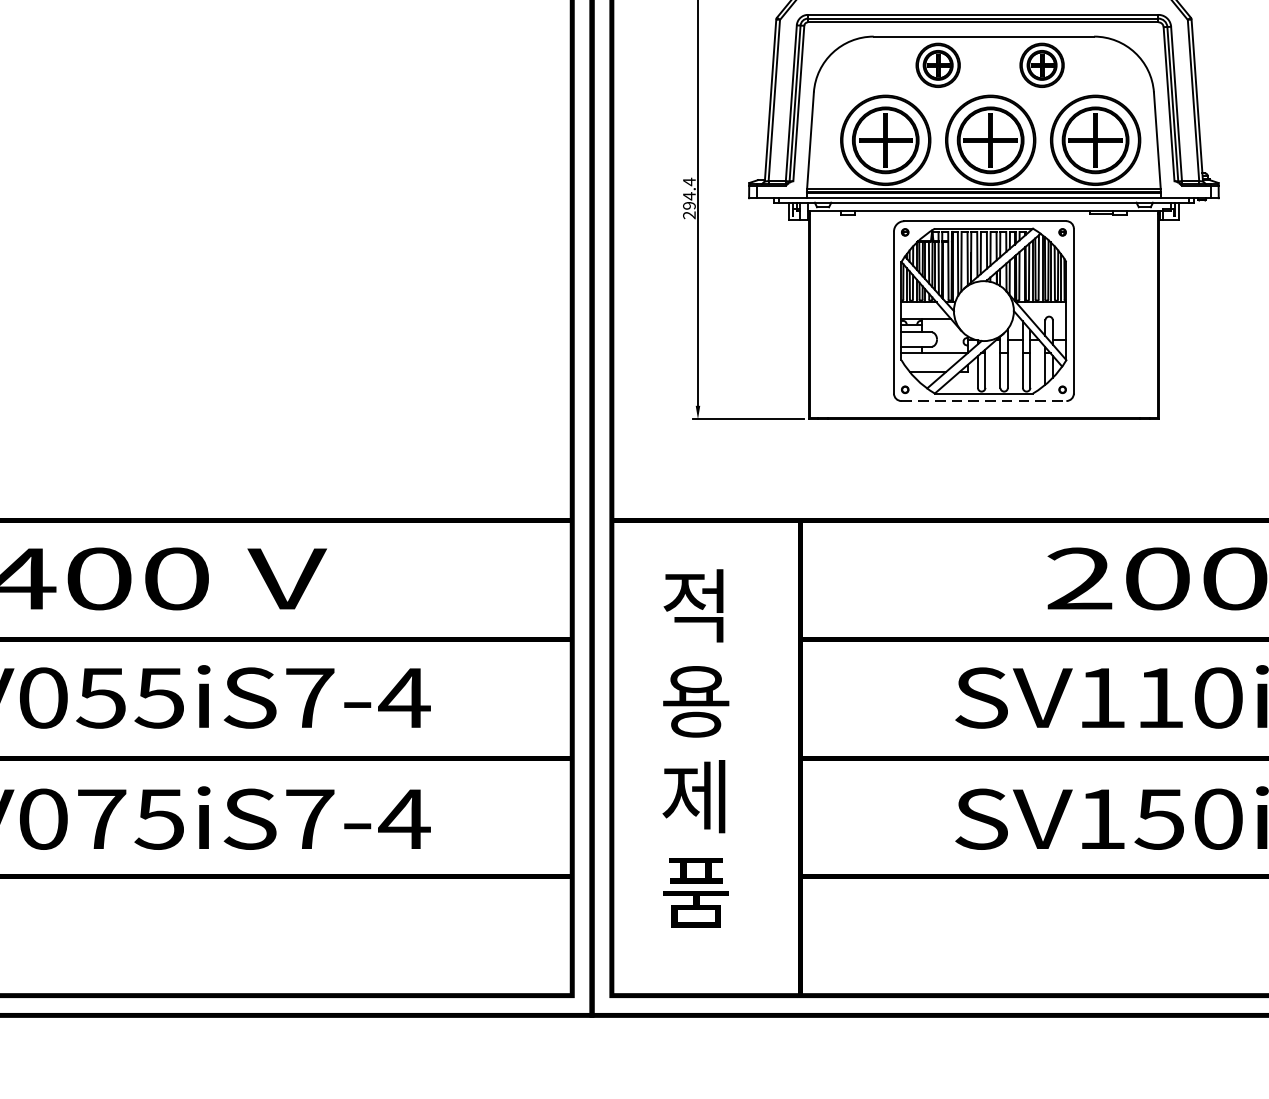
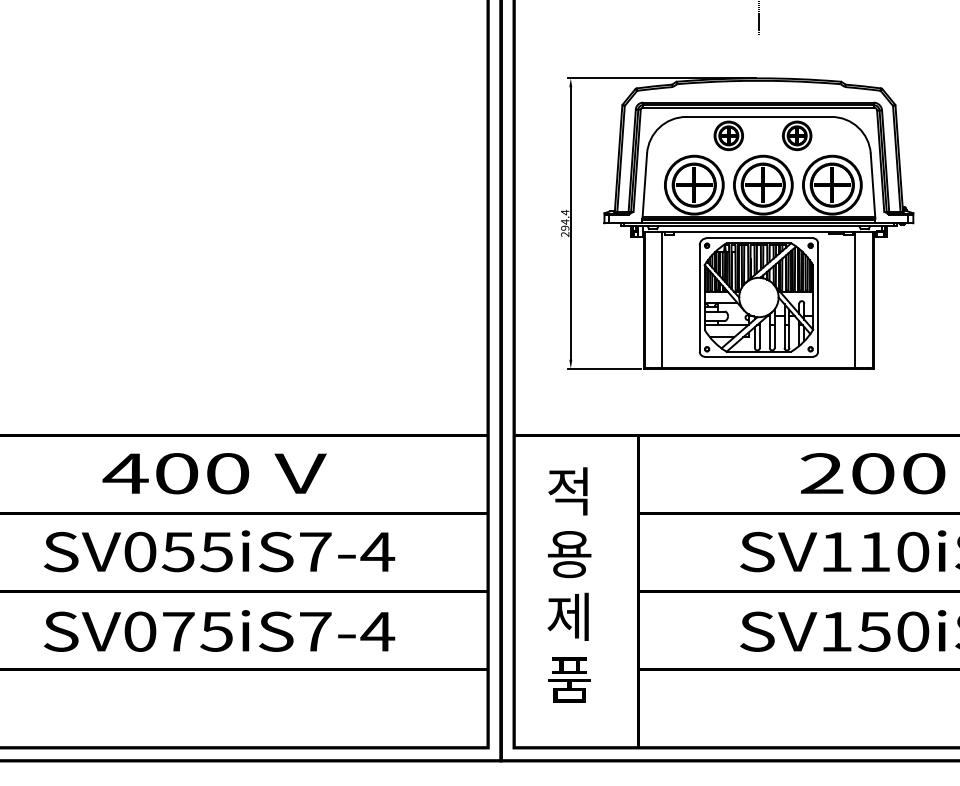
line: (837, 314) -> (662, 299), added
line: (1130, 314) -> (855, 299), added
line: (984, 400) -> (759, 356), dashed -> solid

